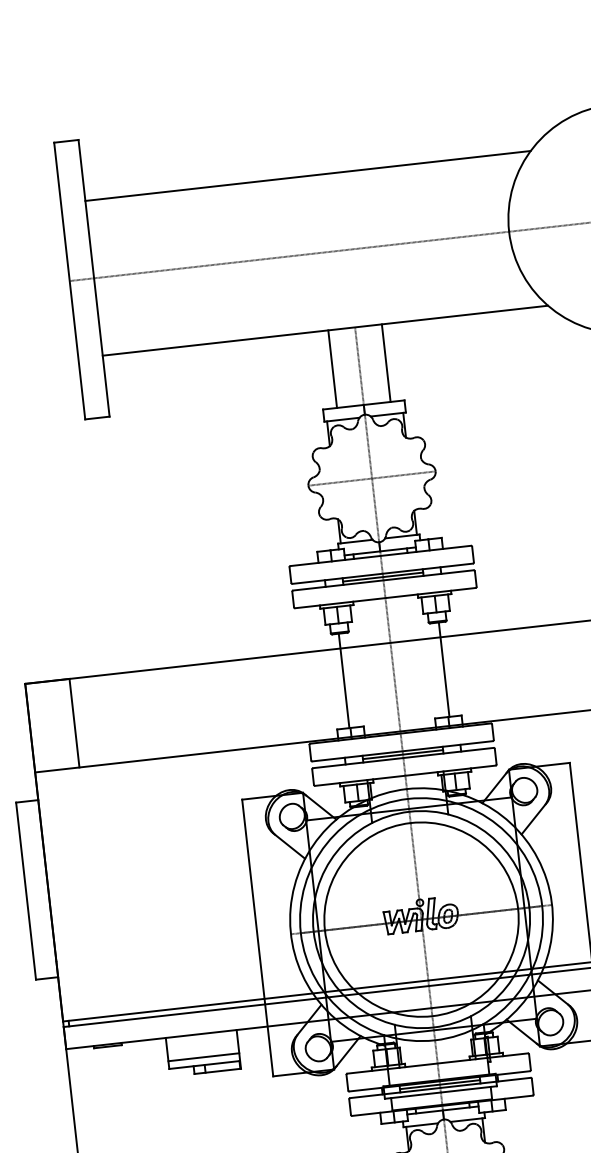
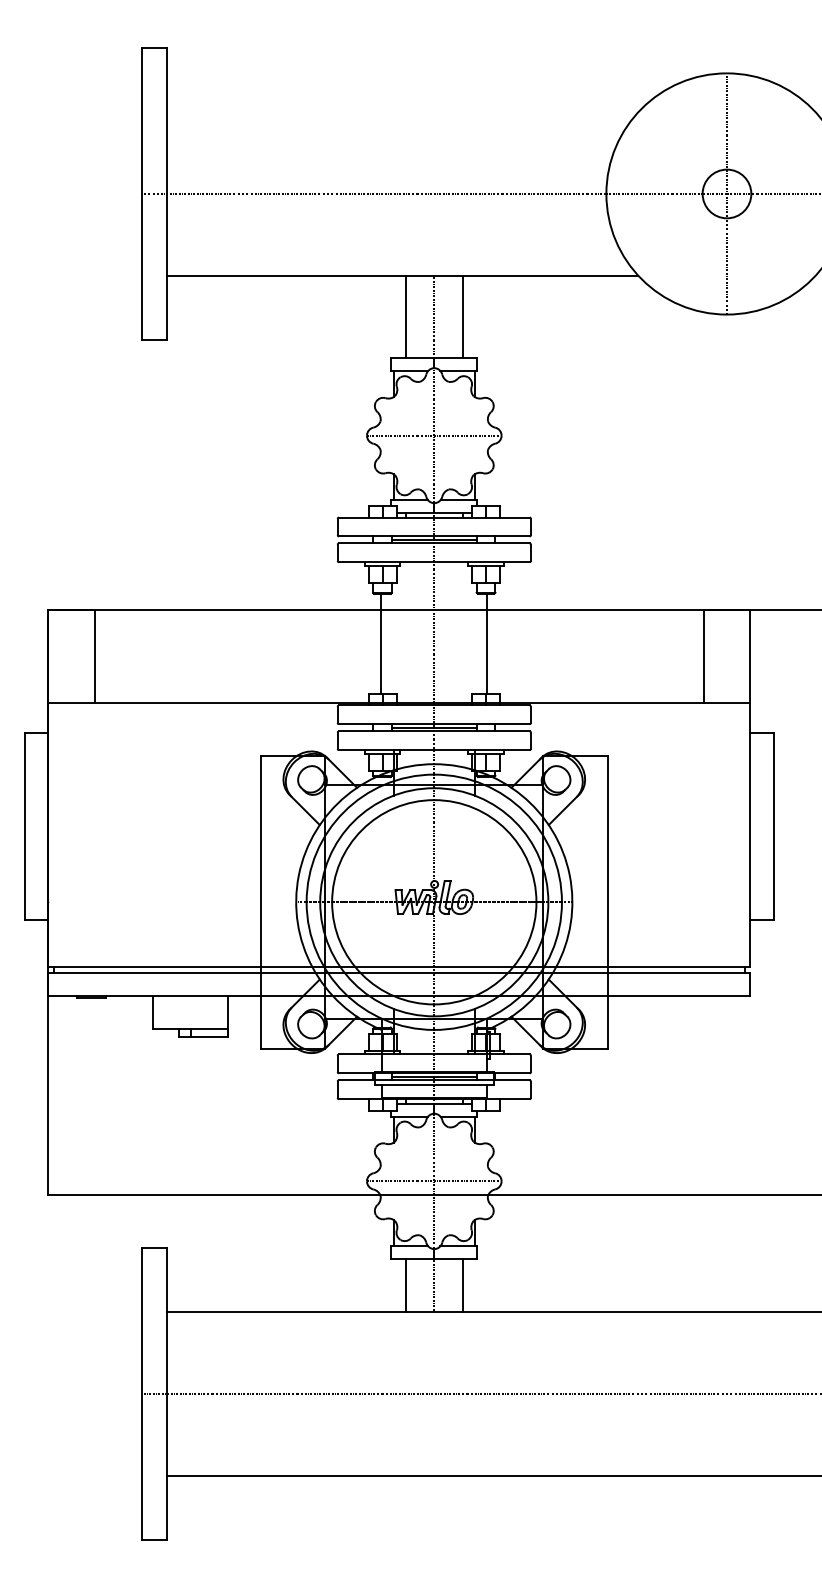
line: (307, 176) -> (402, 112), removed
line: (203, 1057) -> (190, 1020), removed

